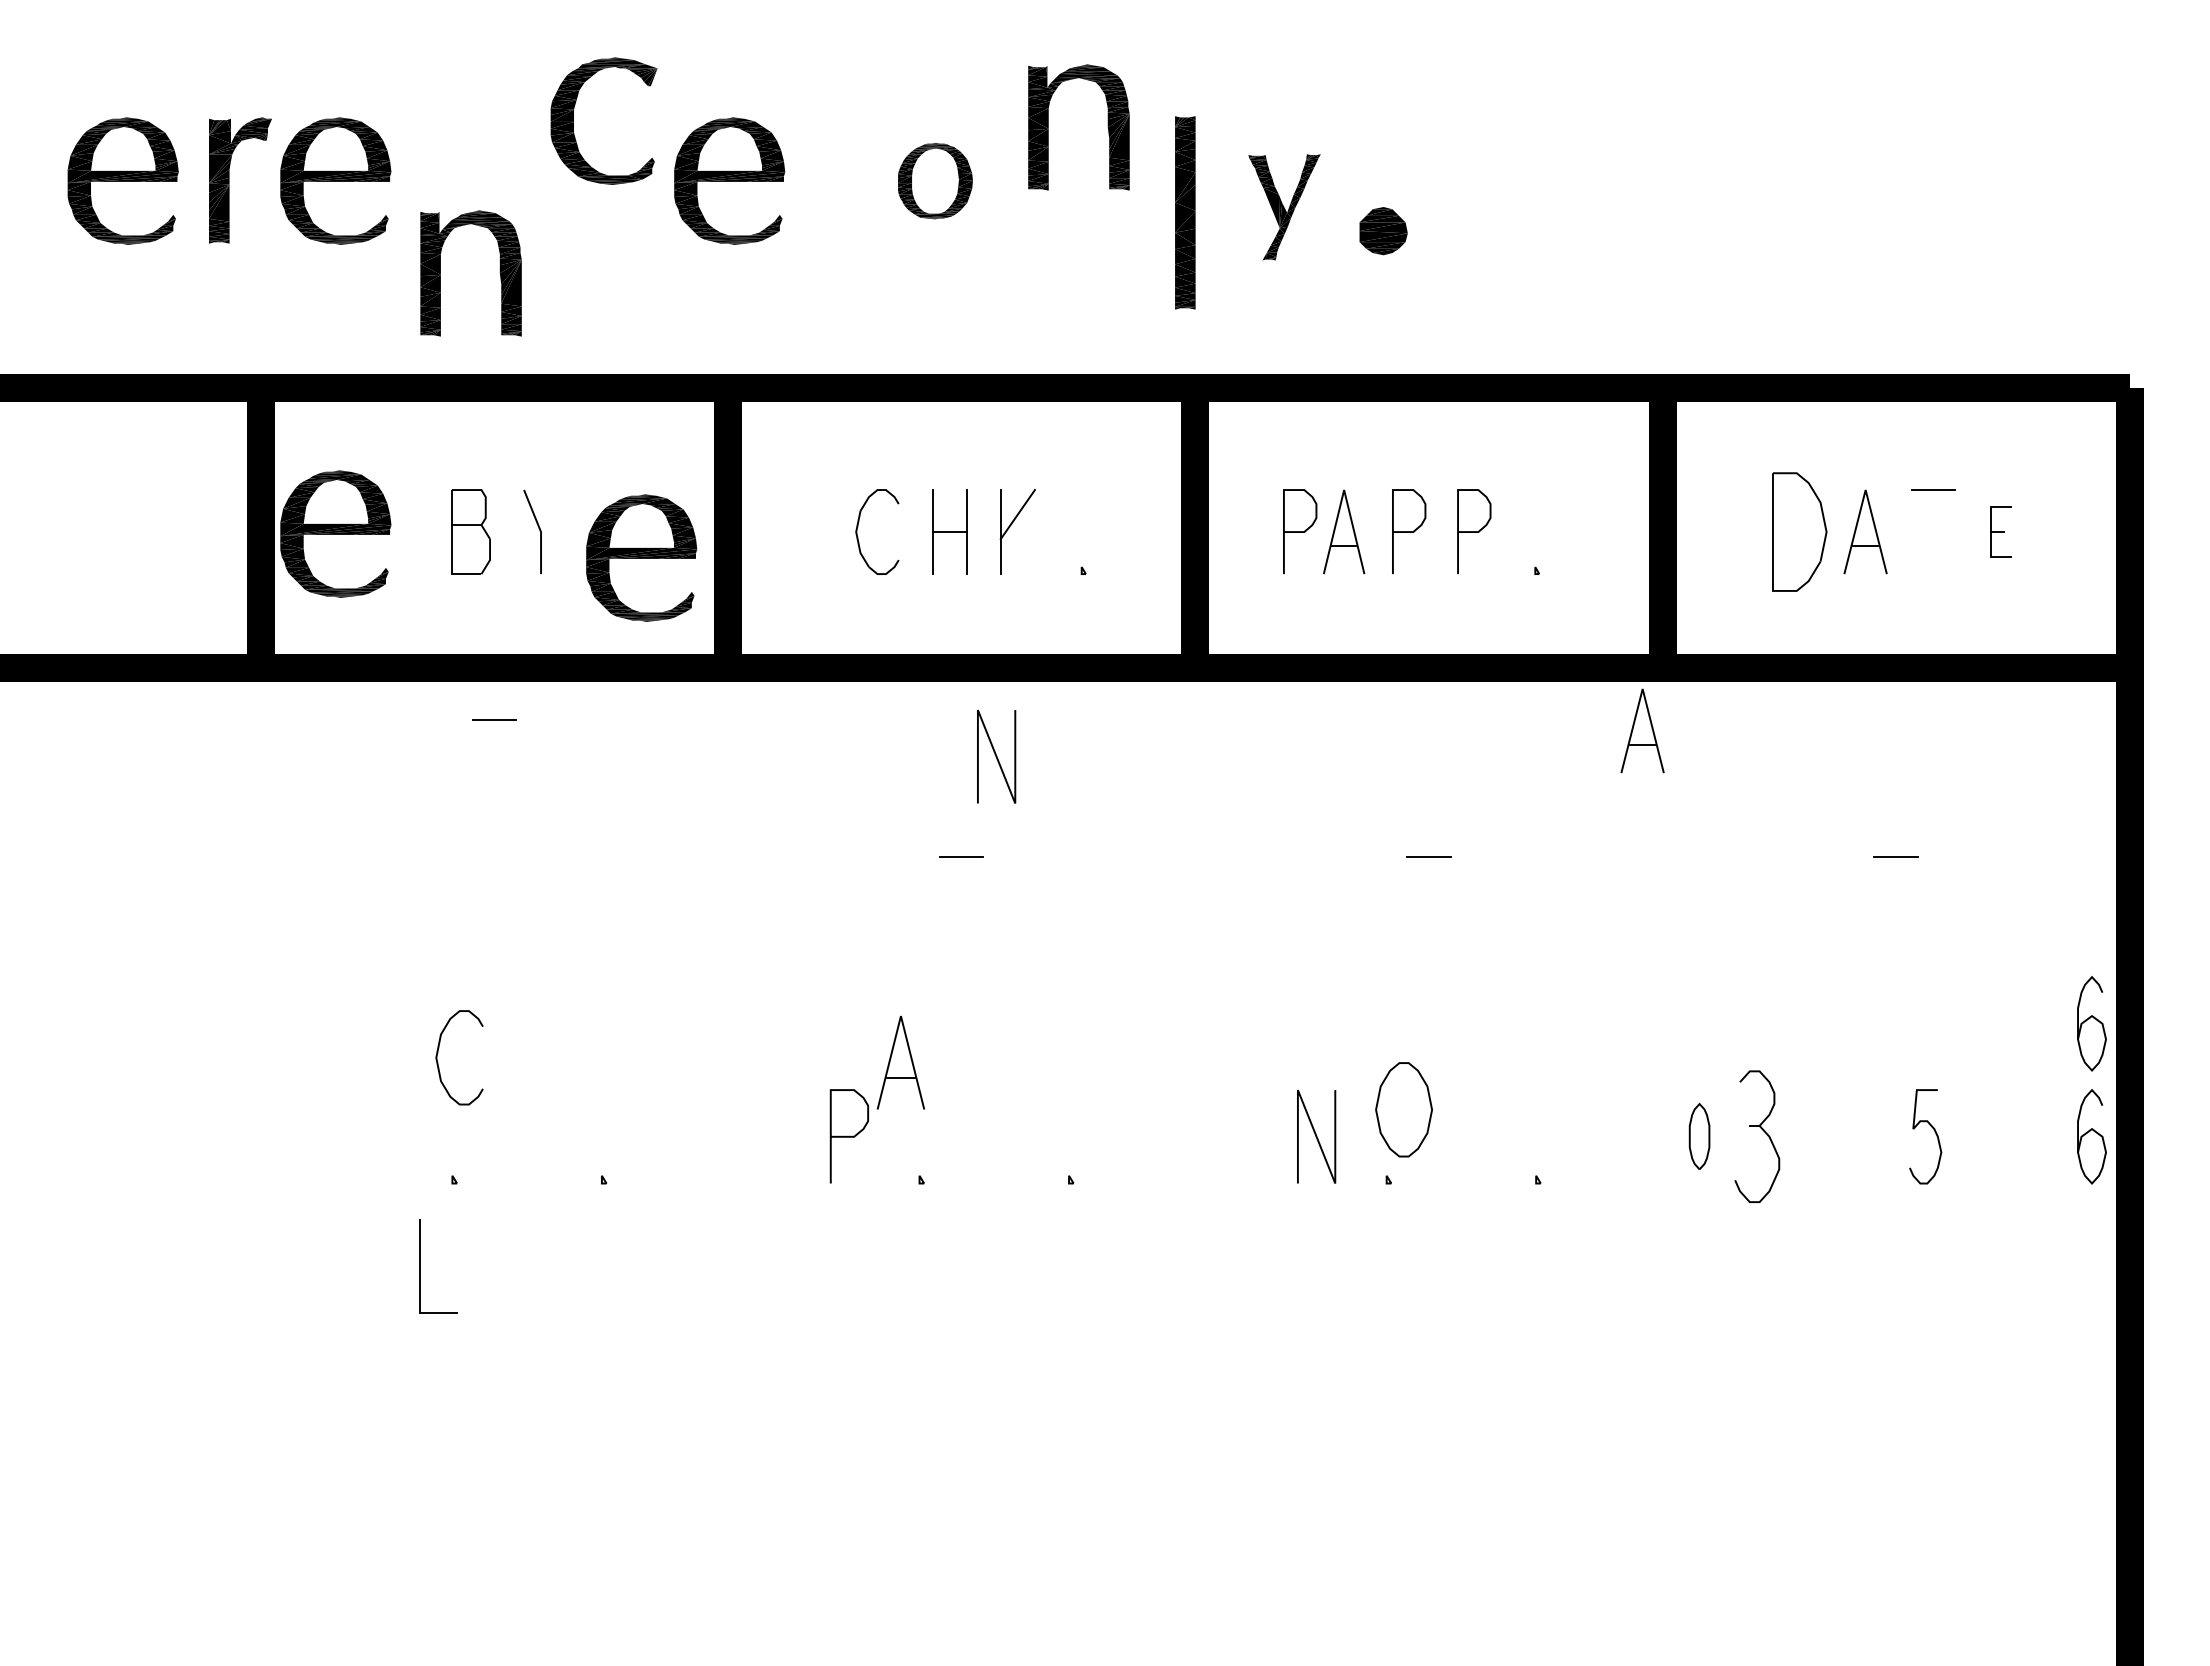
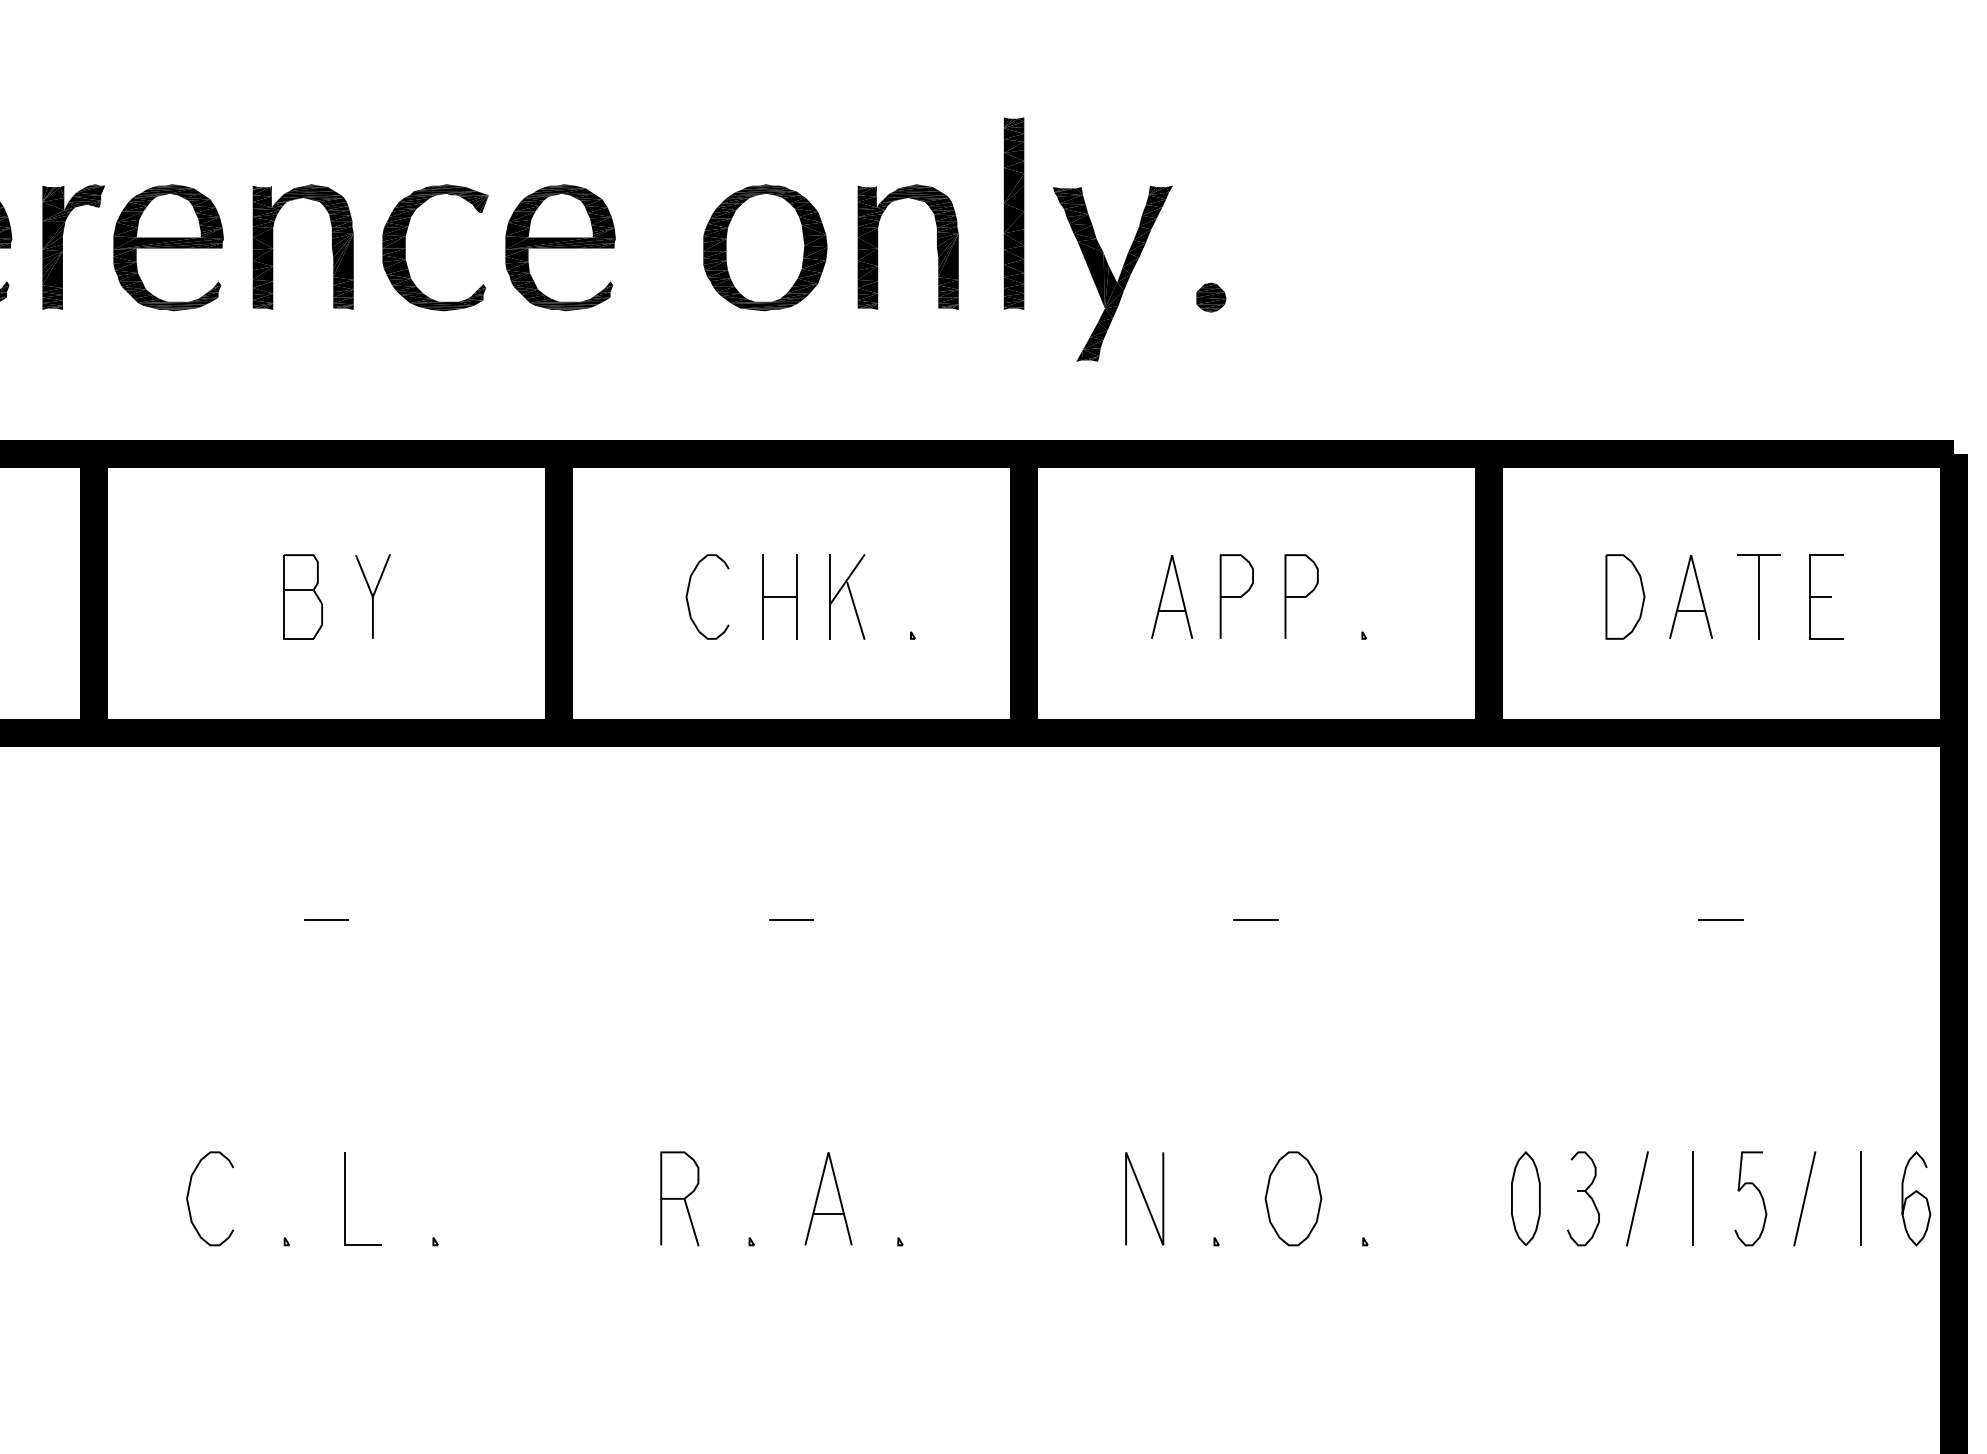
part: (573, 120) -> (405, 247), moved
part: (1107, 127) -> (936, 247), moved
part: (935, 180) -> (765, 247), size x1.67
part: (1284, 207) -> (1112, 273), size x1.67
part: (1185, 212) -> (1014, 213), moved
part: (1383, 231) -> (1211, 297), size x0.62
part: (499, 272) -> (331, 246), moved
line: (549, 511) -> (381, 576), added
curve: (1300, 531) -> (1128, 596), removed
part: (1799, 531) -> (1625, 596), size x0.71
part: (2001, 531) -> (1826, 596), size x1.67
line: (1933, 532) -> (1758, 597), added
part: (335, 533) -> (168, 598), removed
line: (1025, 546) -> (855, 611), added
part: (641, 557) -> (472, 622), removed
line: (494, 719) -> (326, 919), moved
part: (1642, 730) -> (1469, 794), removed
line: (996, 756) -> (826, 820), removed
curve: (2089, 1019) -> (1913, 1082), removed
curve: (438, 1053) -> (189, 1194), moved
part: (900, 1062) -> (828, 1198), moved
part: (1403, 1109) -> (1292, 1198), moved
part: (1699, 1136) -> (1525, 1198), size x1.43
part: (1757, 1136) -> (1583, 1198), size x0.71
line: (1811, 1136) -> (1637, 1198), added
line: (1867, 1136) -> (1692, 1198), added
line: (1979, 1136) -> (1804, 1198), added
line: (2035, 1136) -> (1860, 1198), added
line: (861, 1159) -> (691, 1221), added
line: (420, 1266) -> (345, 1199), moved

